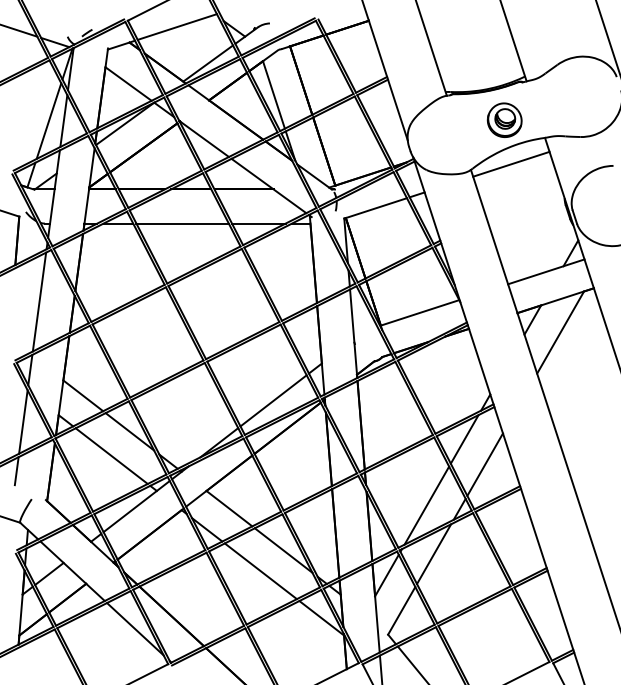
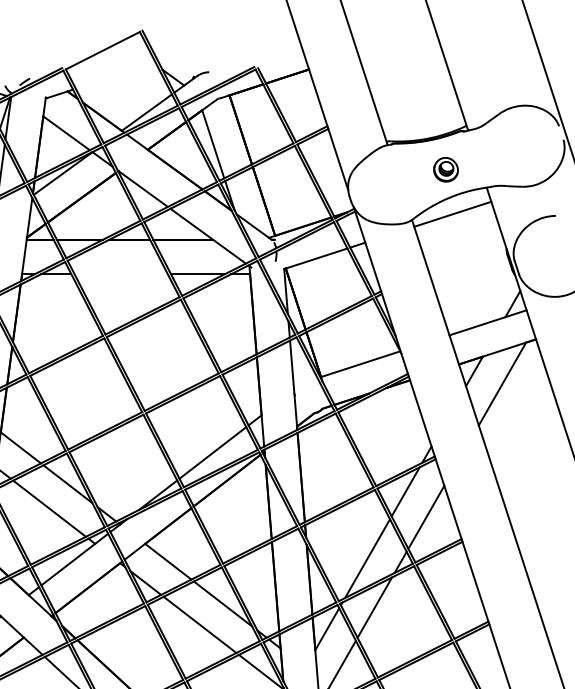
line: (176, 26) -> (114, 75), removed
part: (504, 119) -> (445, 169), size x0.7
line: (182, 223) -> (121, 274), removed

